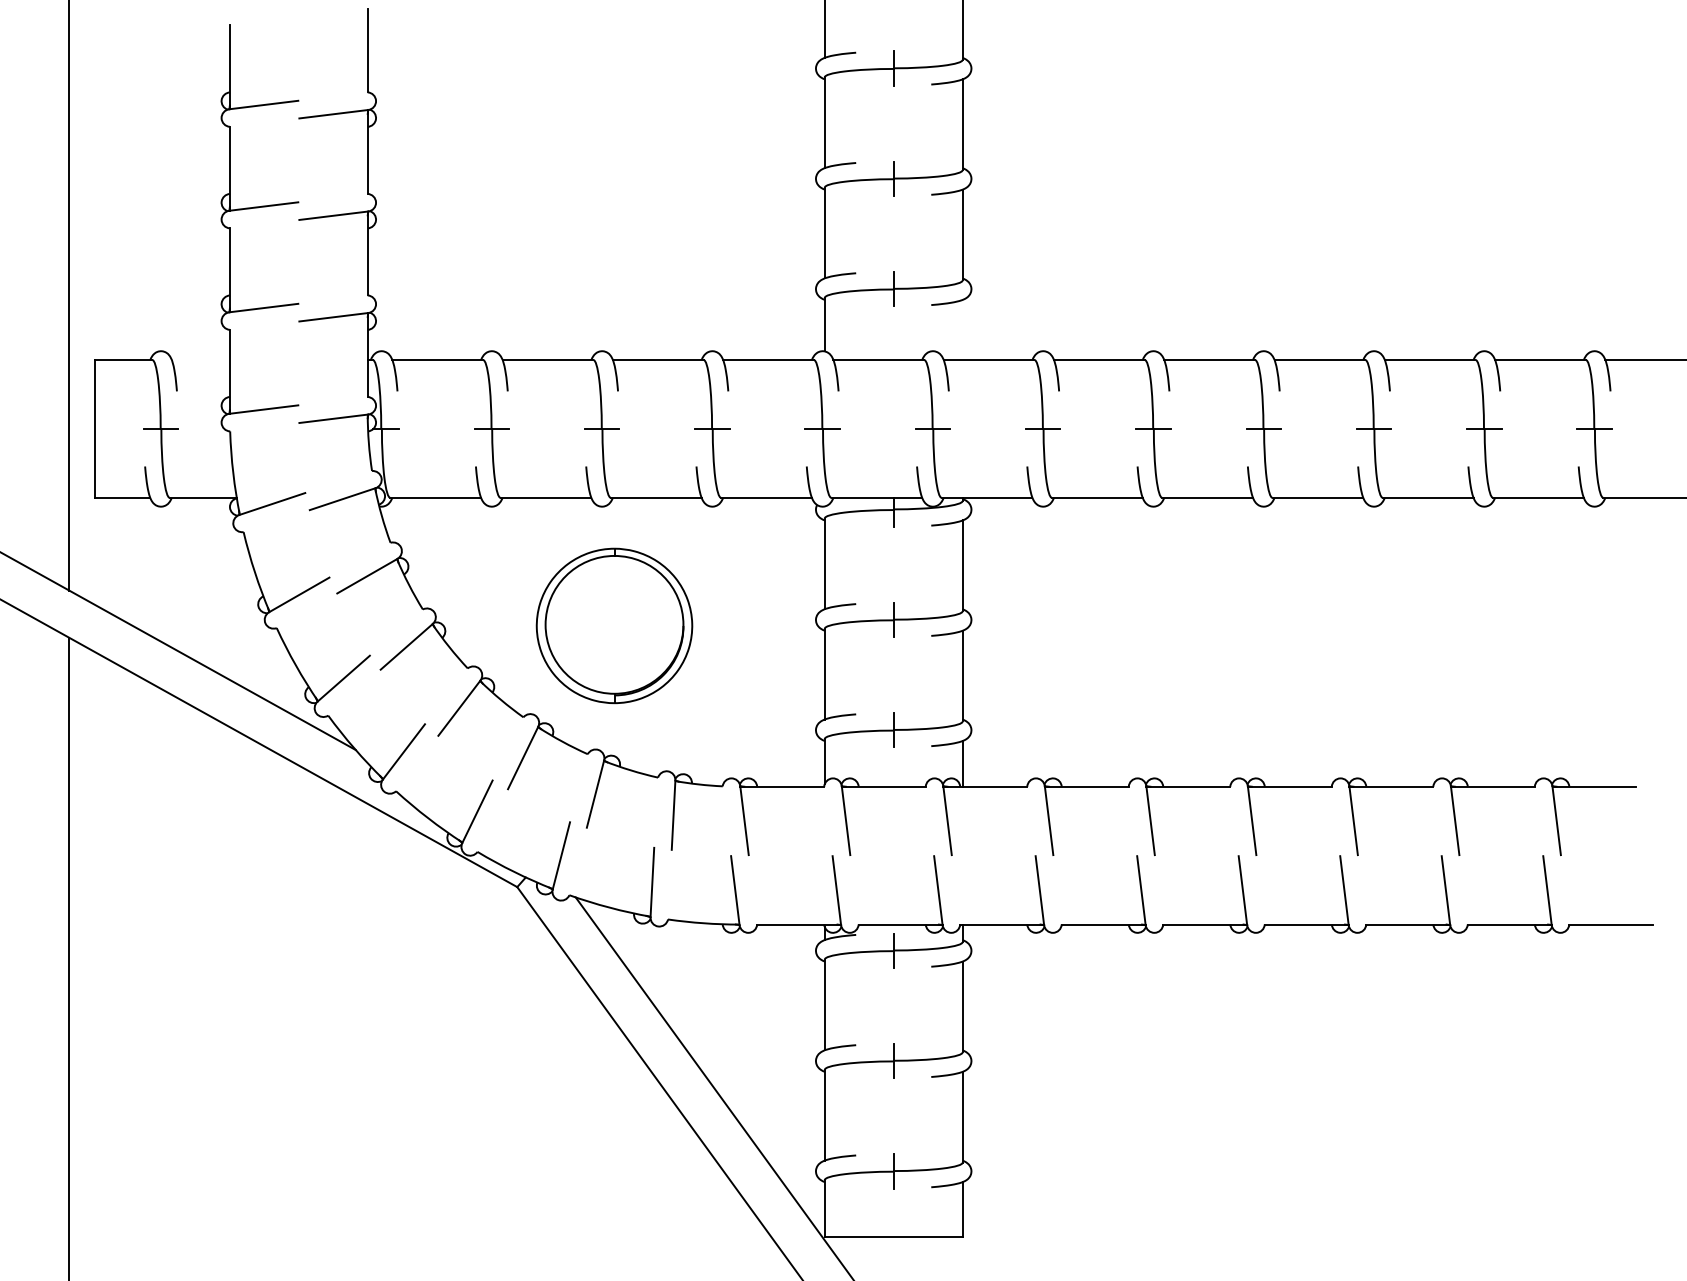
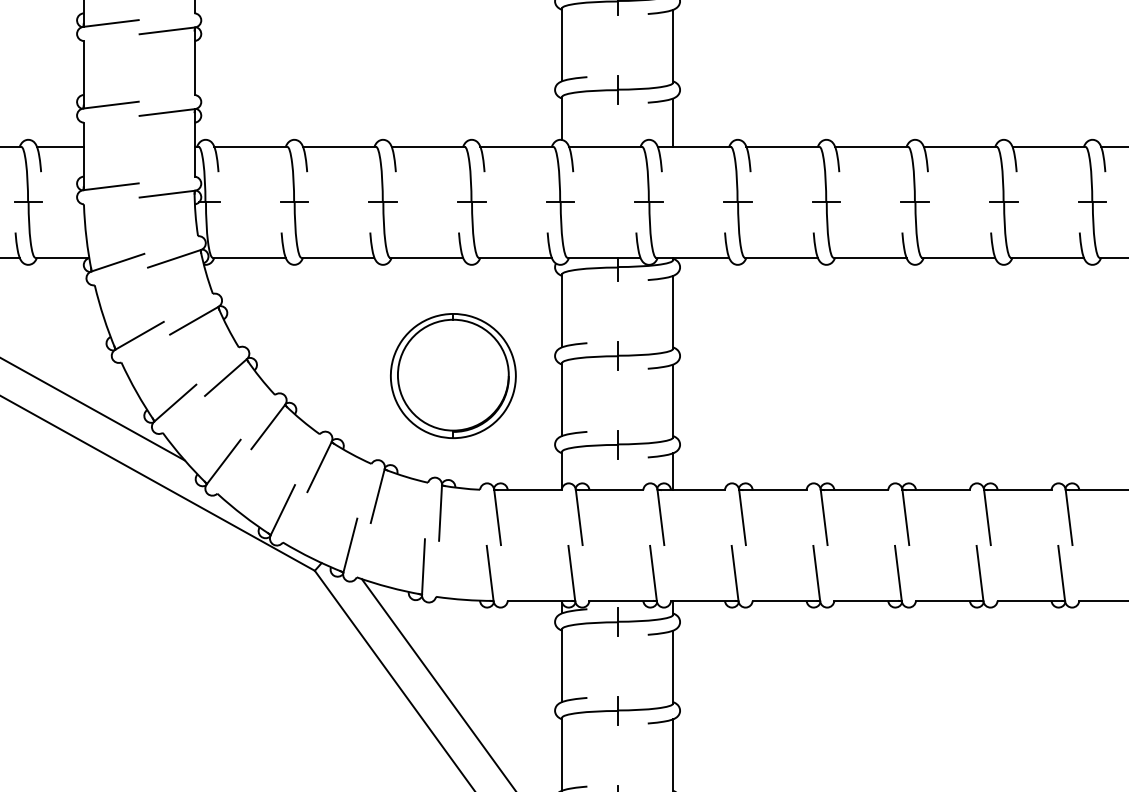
line: (962, 329) -> (672, 122), added
line: (200, 360) -> (60, 147), added
part: (614, 625) -> (453, 375), moved

